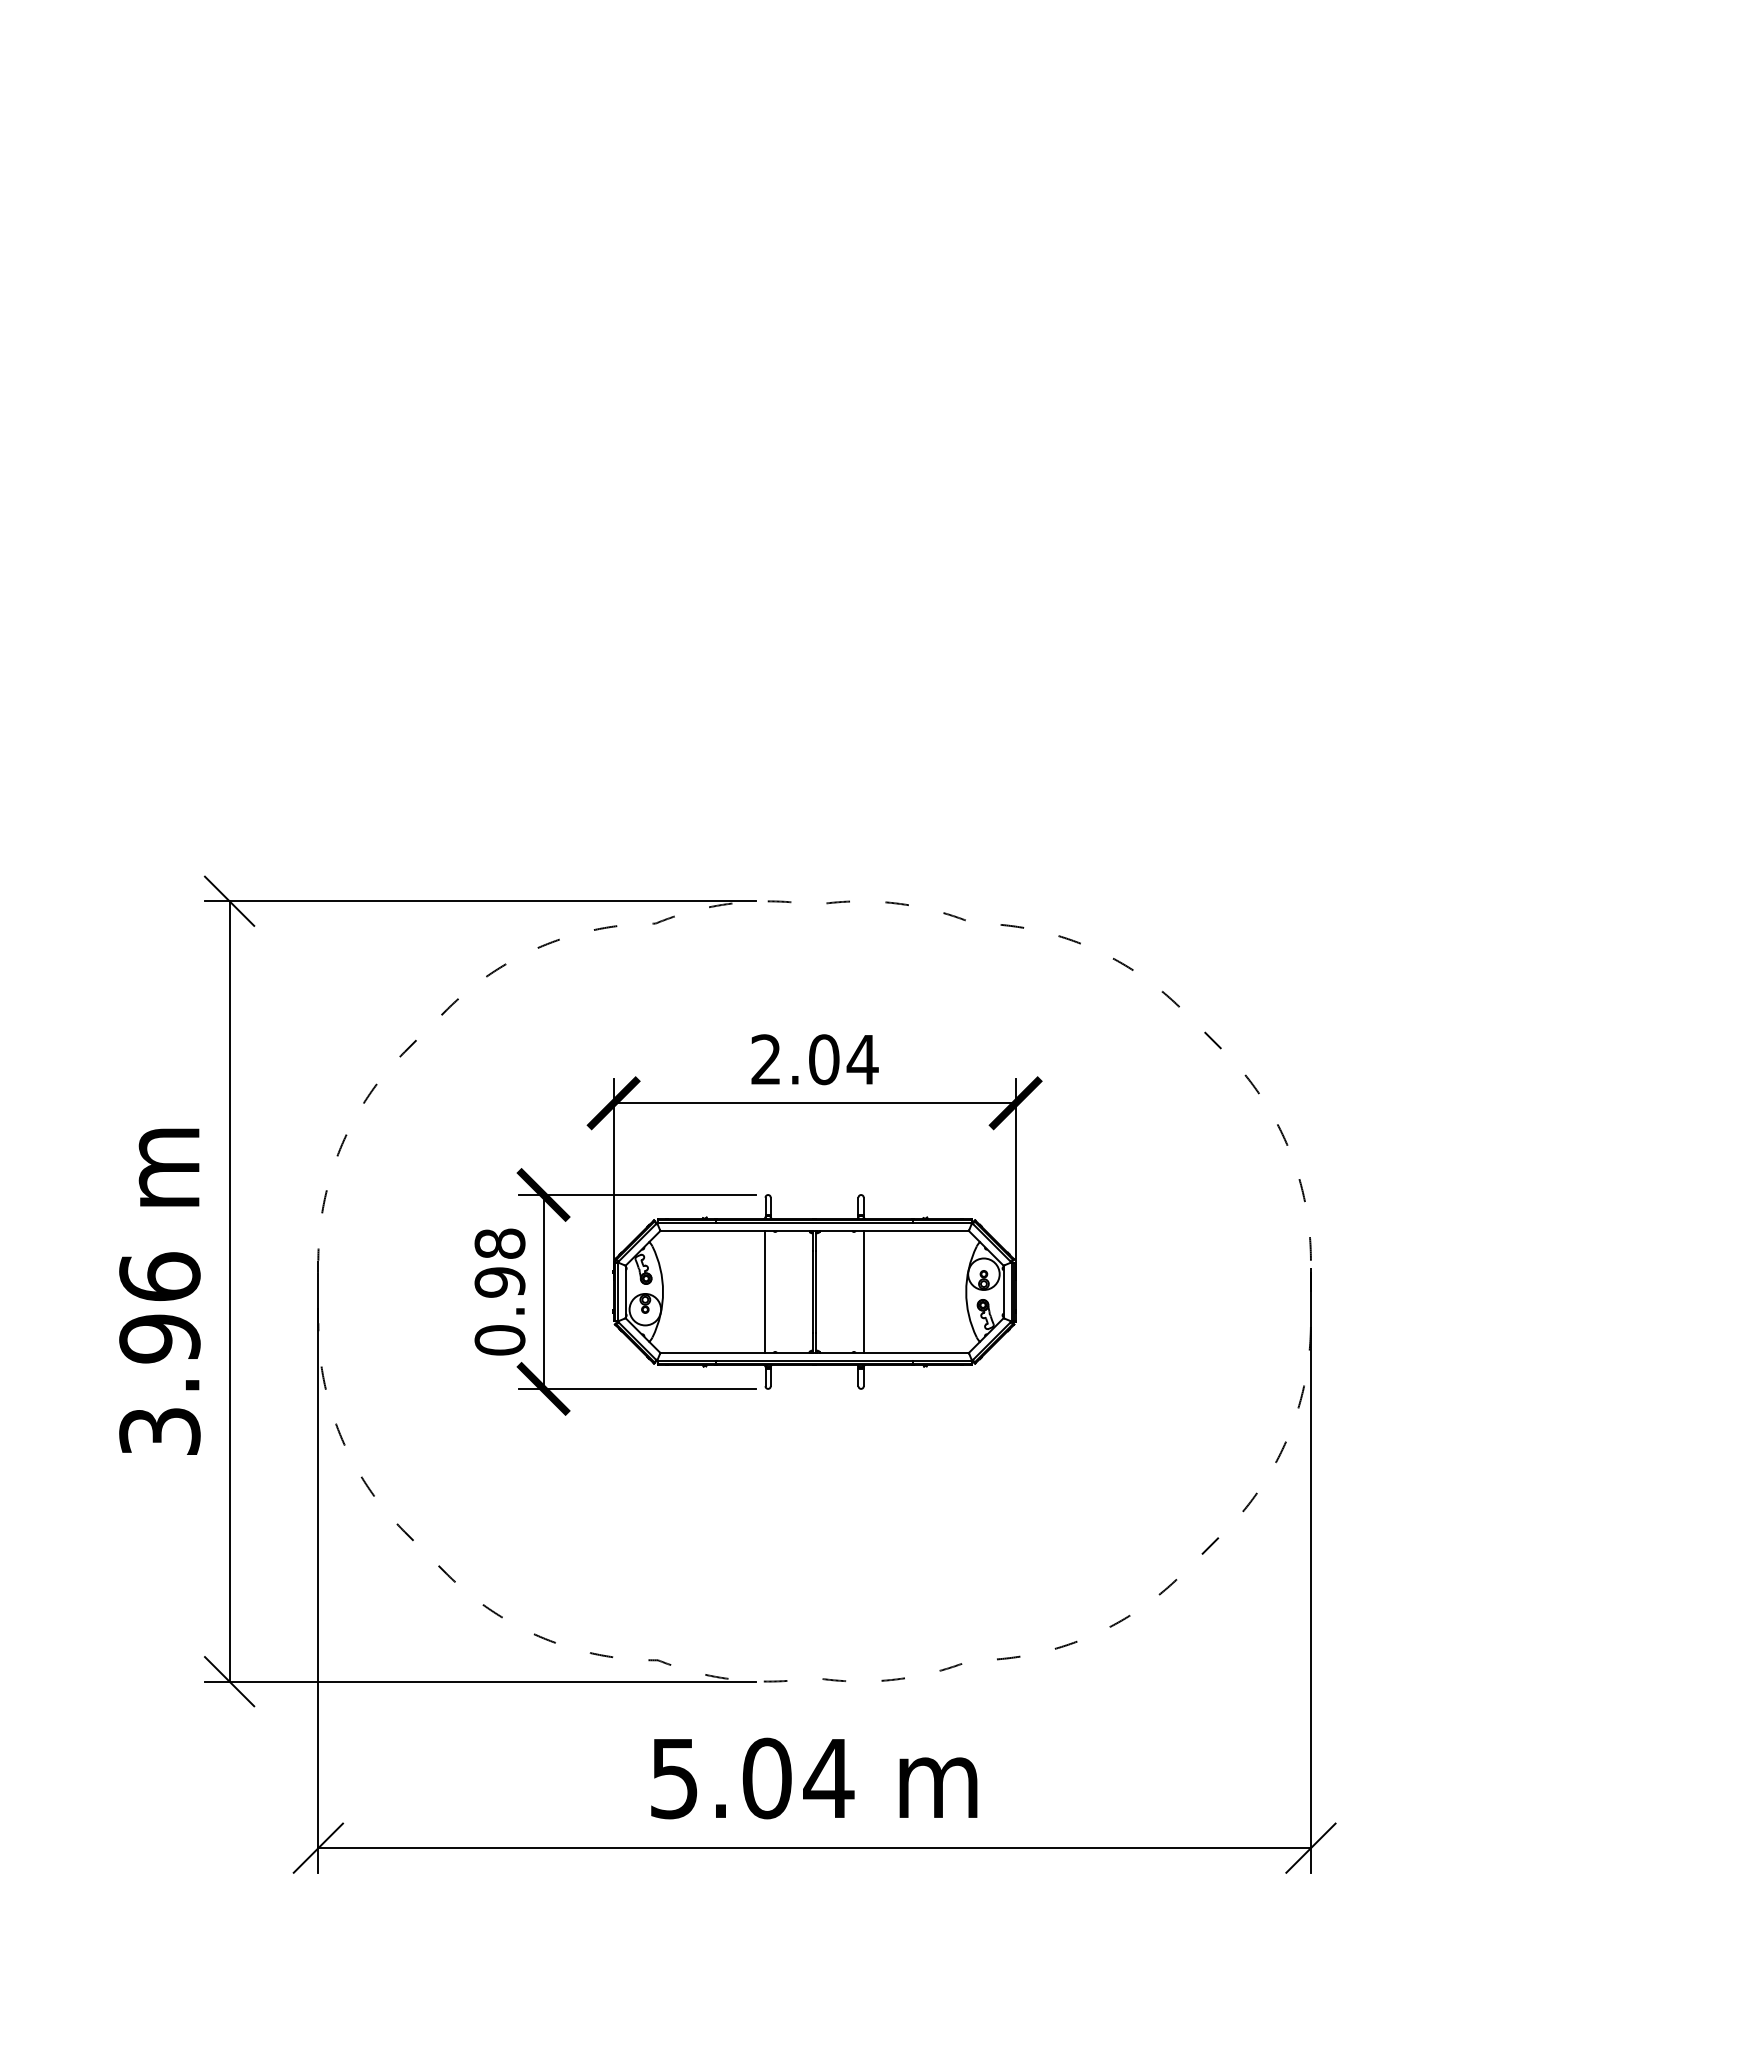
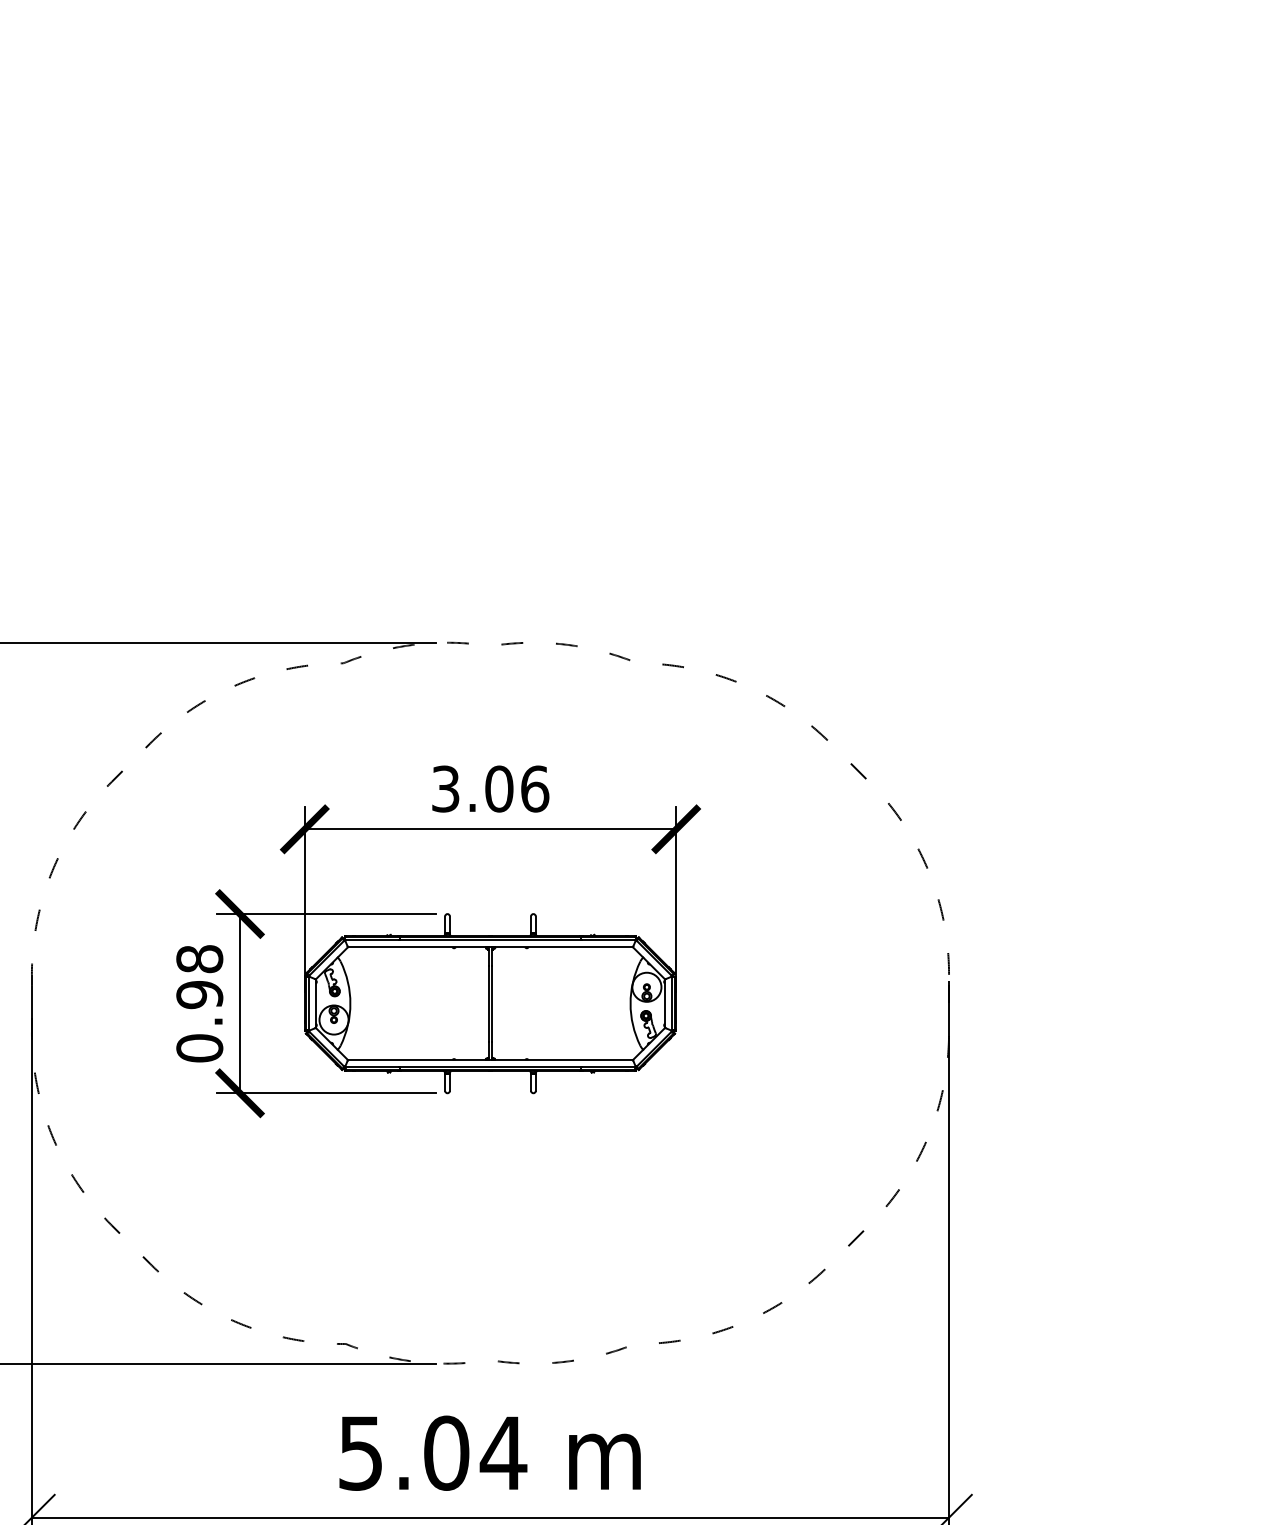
text: (814, 1059) -> (490, 788), 2.04 -> 3.06
line: (765, 1291) -> (445, 1003), removed
line: (863, 1291) -> (535, 1003), removed

